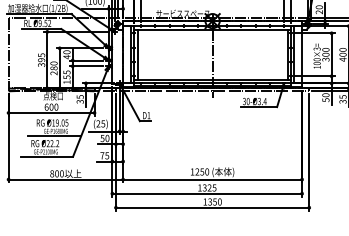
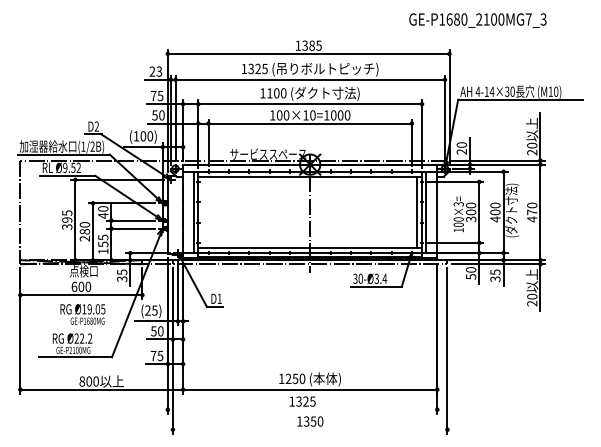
line: (137, 54) -> (203, 212), removed
line: (54, 135) -> (85, 327), removed
line: (207, 193) -> (302, 409), removed
line: (212, 207) -> (309, 429), removed

